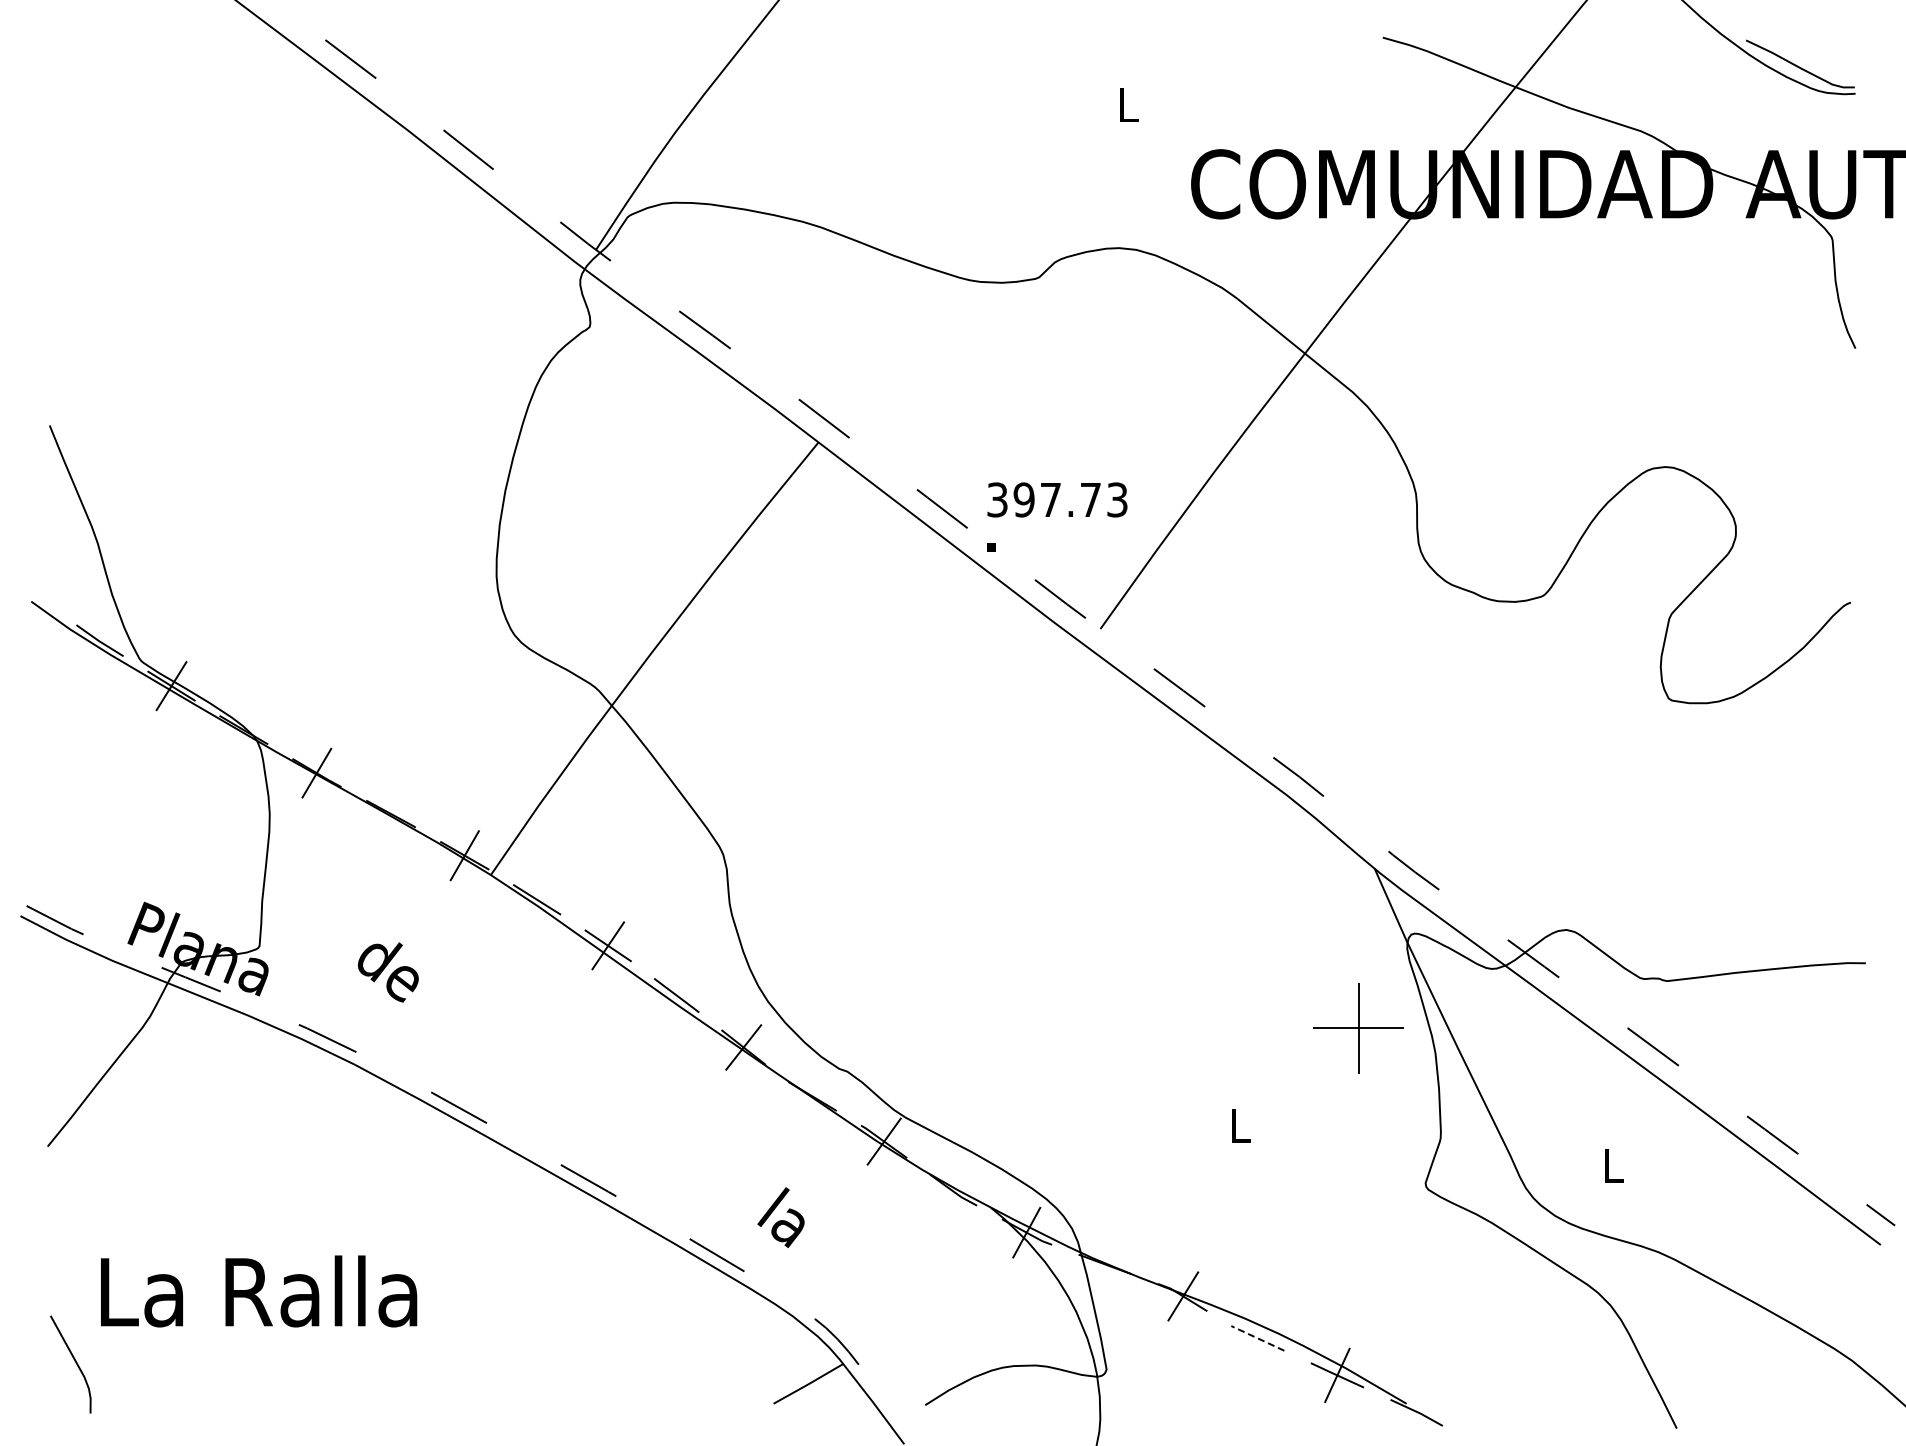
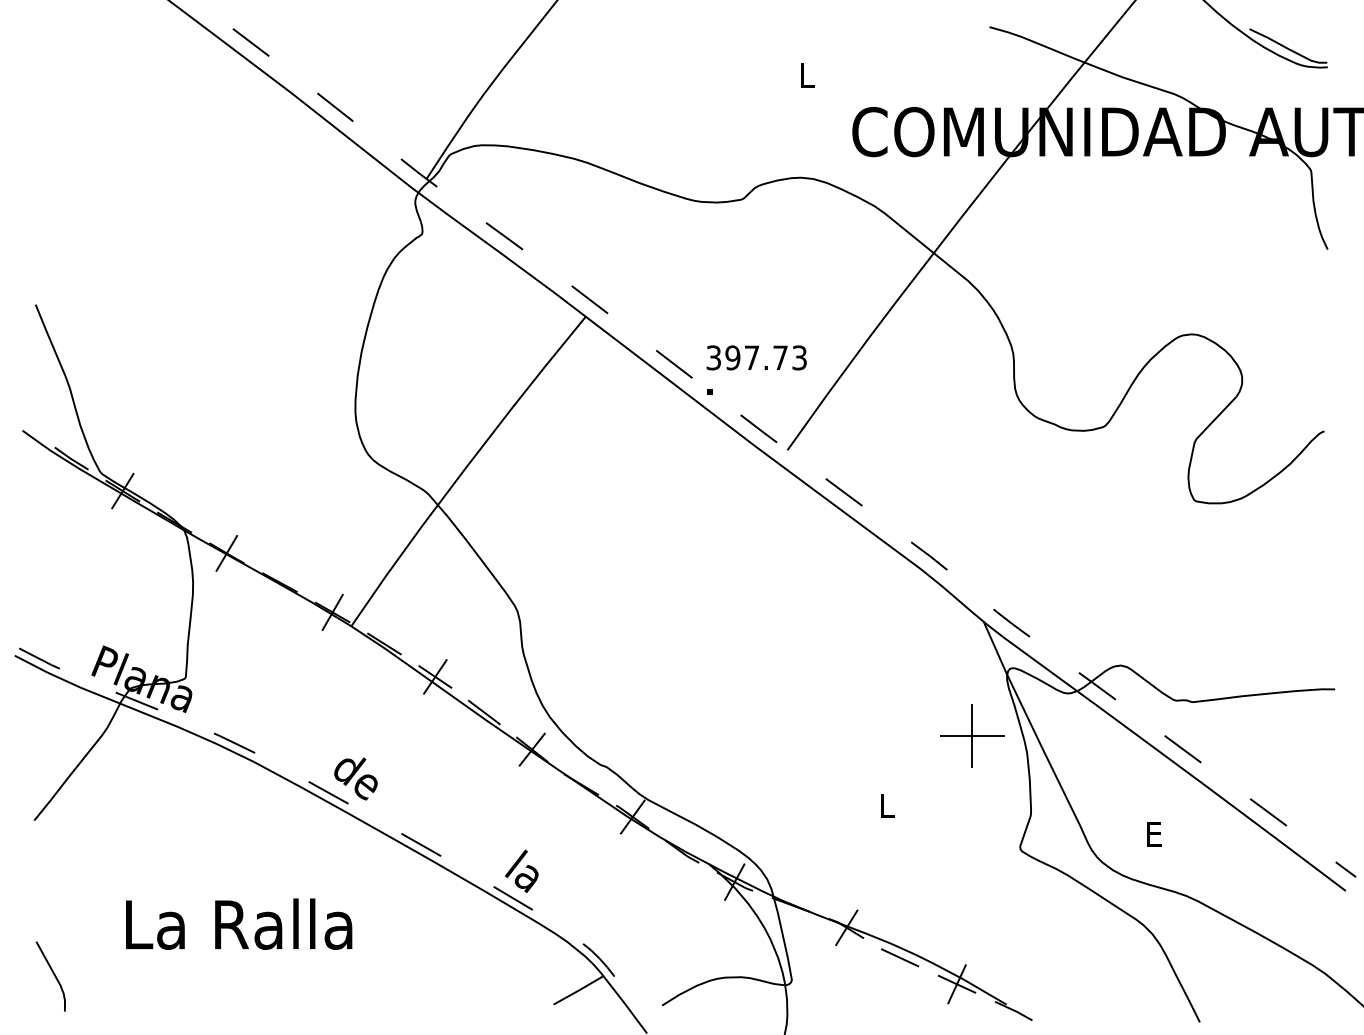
text: (388, 972) -> (356, 779), moved
text: (1613, 1165) -> (1154, 834), L -> E
text: (780, 1217) -> (521, 871), moved
text: (259, 1291) -> (239, 924), moved
line: (1257, 1338) -> (899, 957), dashed -> solid

